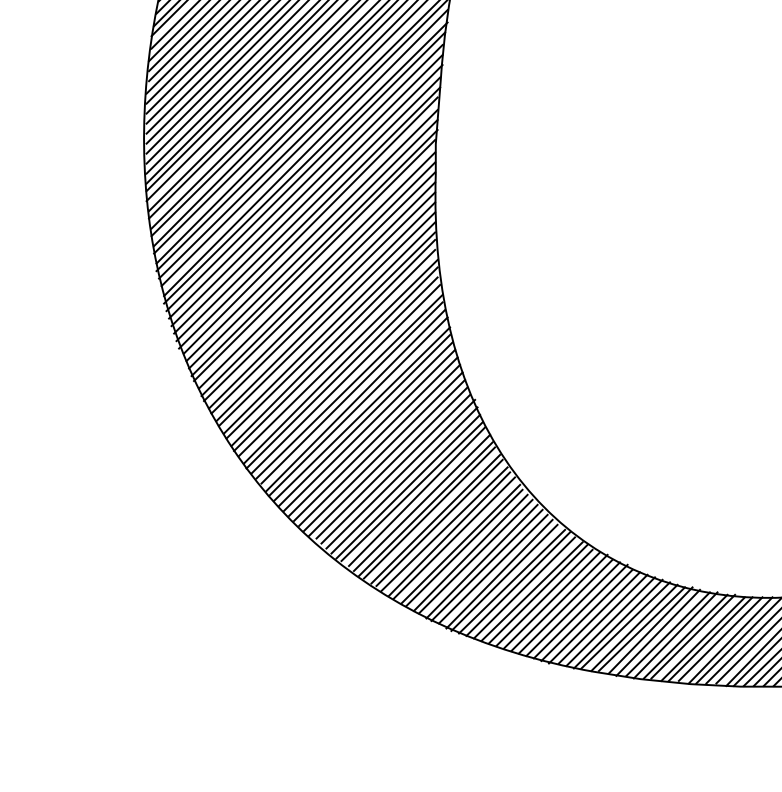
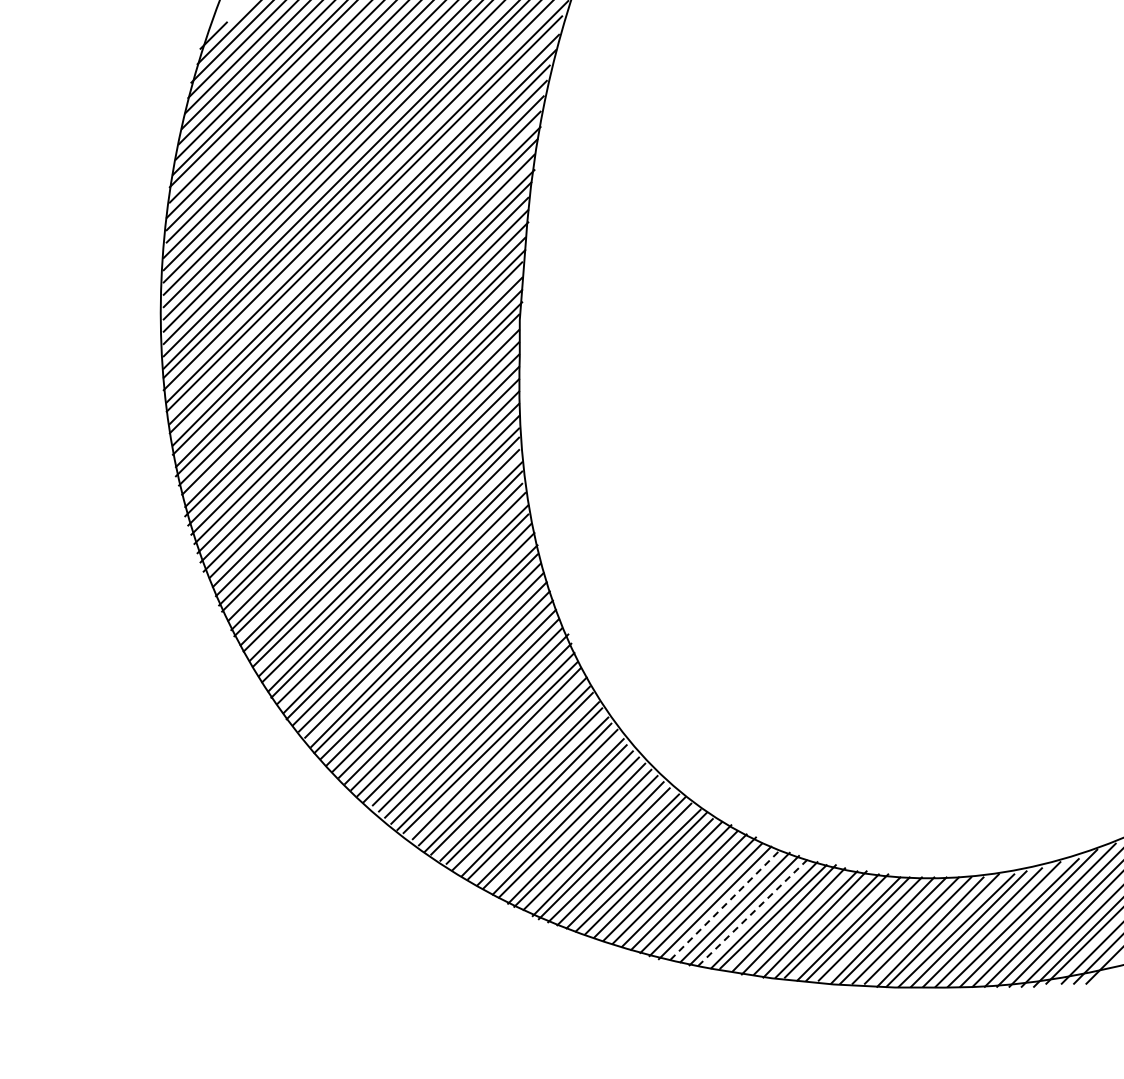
line: (603, 619) -> (726, 904), solid -> dashed
line: (625, 624) -> (753, 911), solid -> dashed

